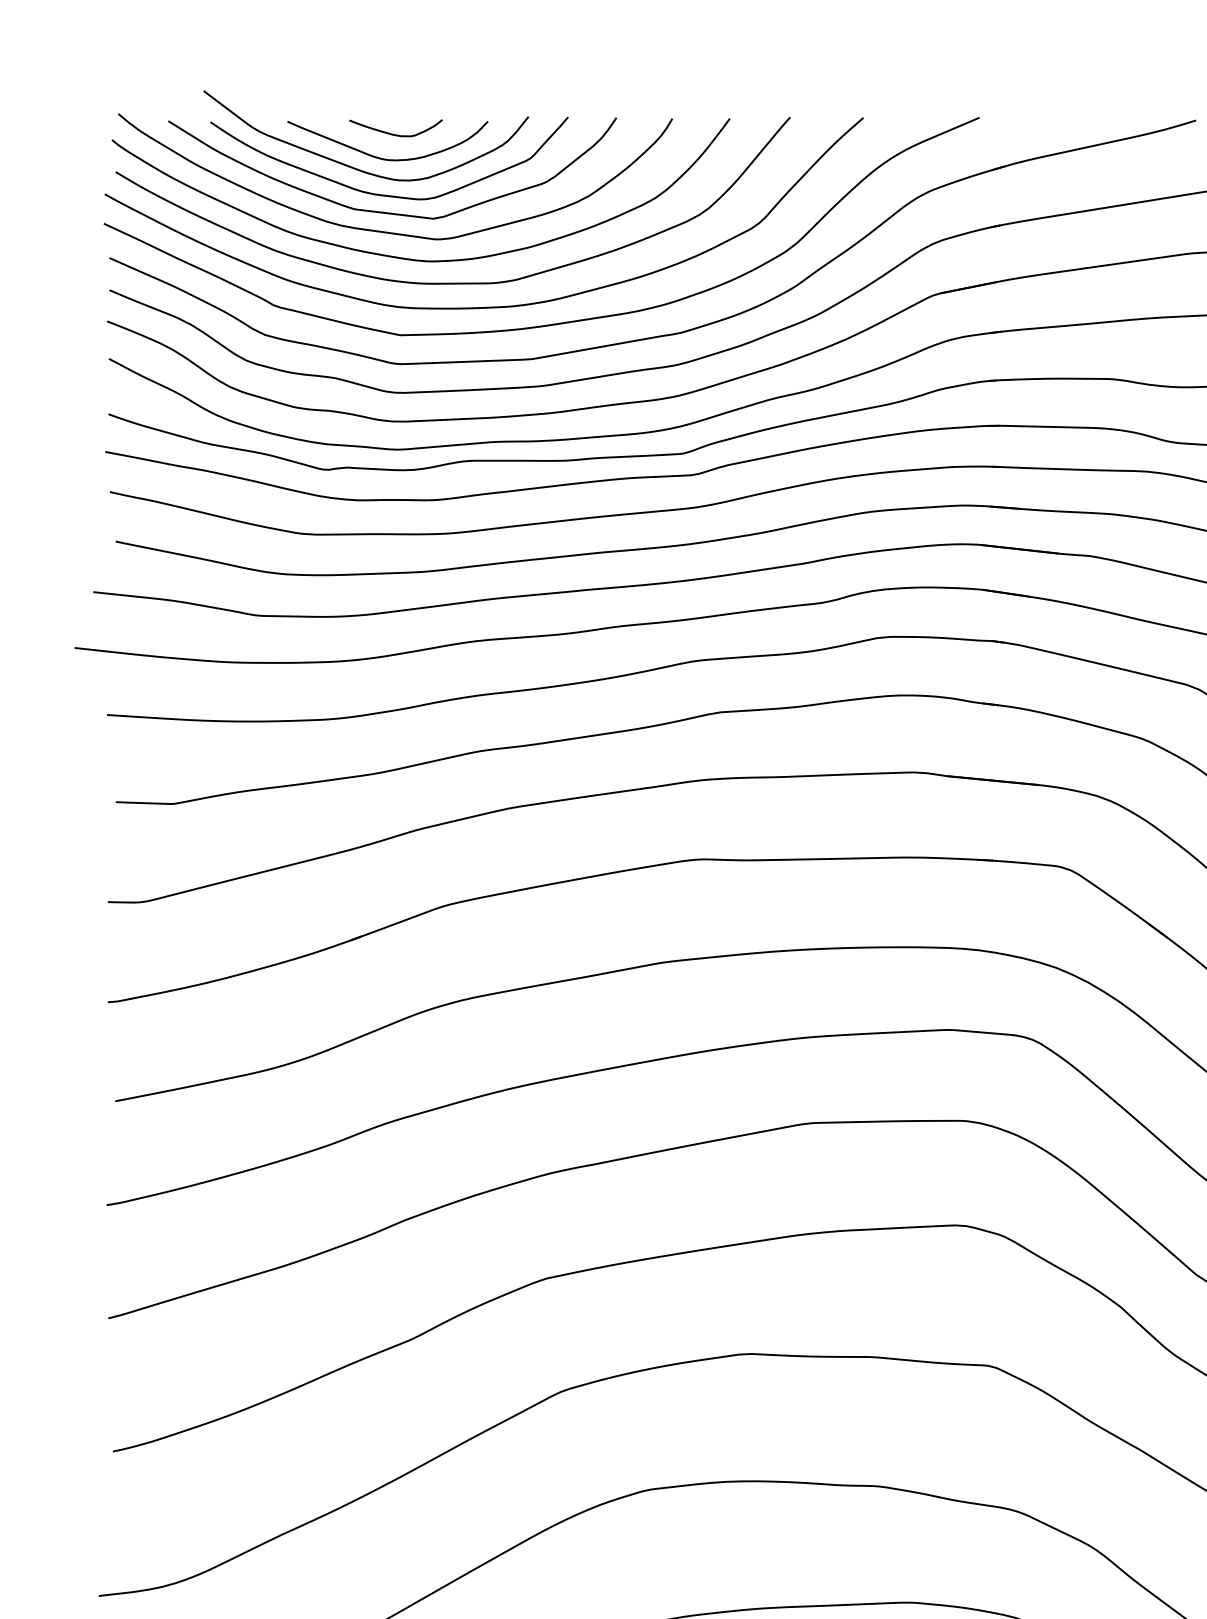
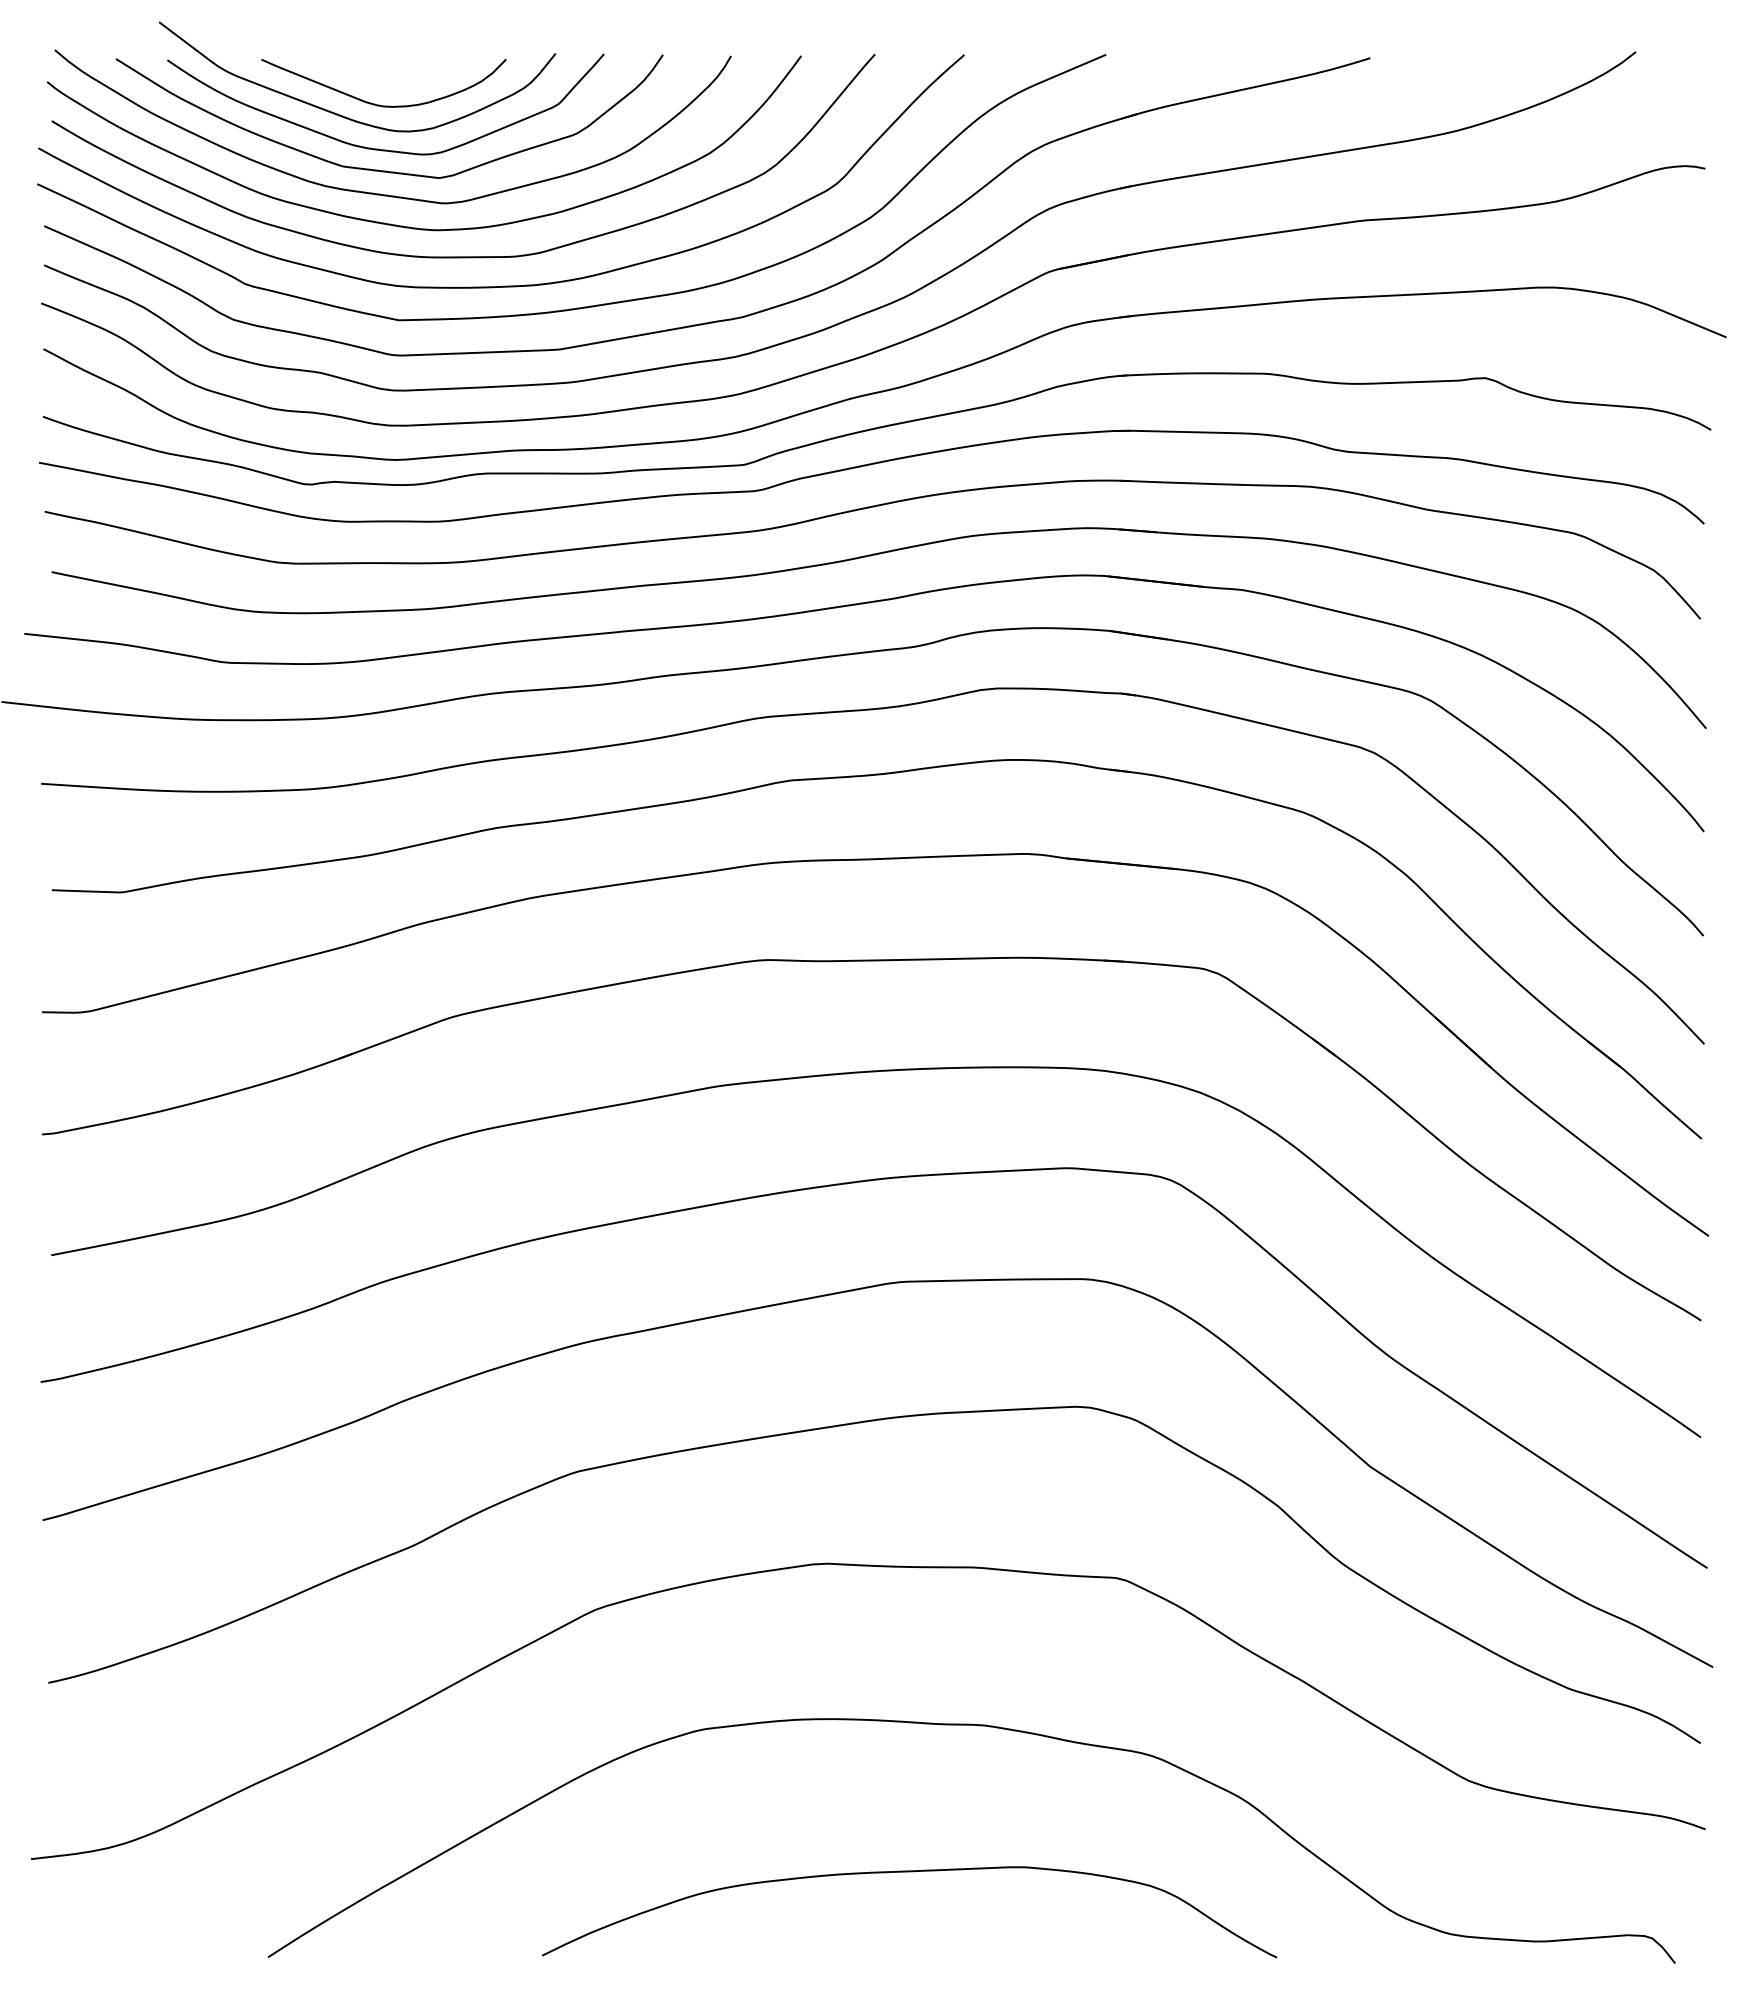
curve: (394, 133) -> (391, 74), removed

